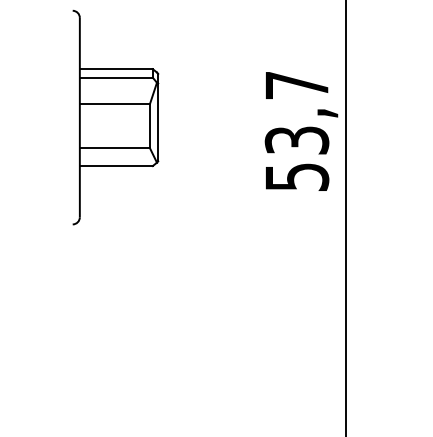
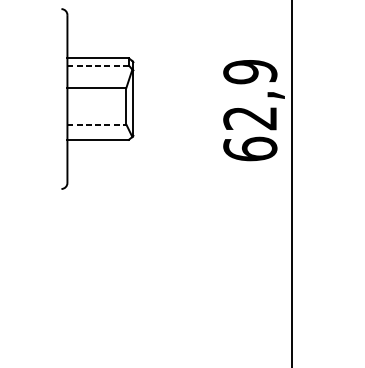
line: (116, 77) -> (98, 65), solid -> dashed
text: (296, 131) -> (249, 110), 53,7 -> 62,9
line: (115, 148) -> (97, 125), solid -> dashed

